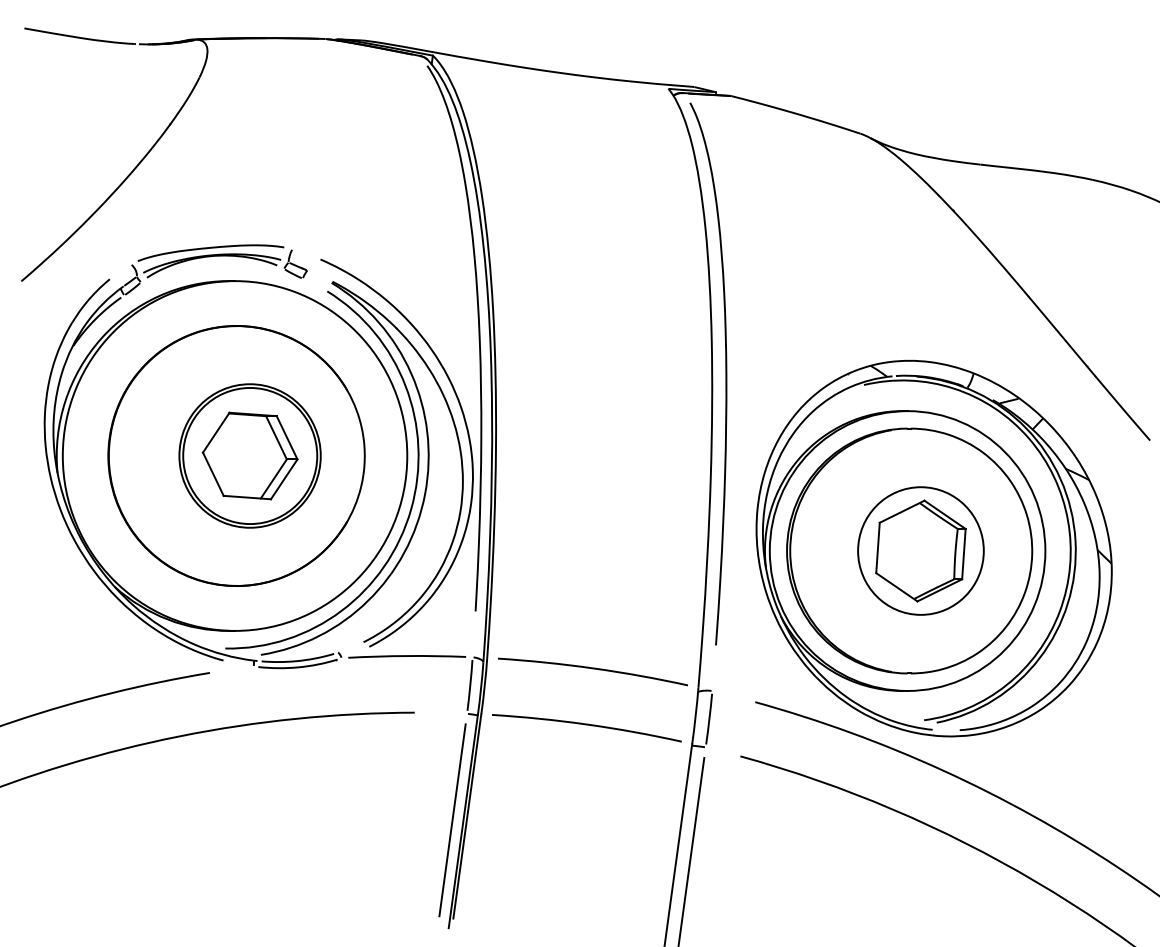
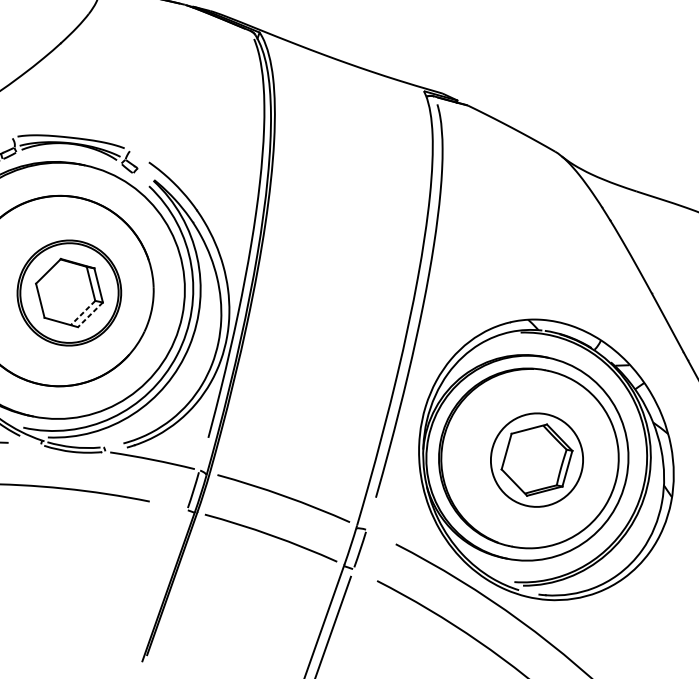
line: (273, 479) -> (82, 313), solid -> dashed
line: (284, 479) -> (90, 314), solid -> dashed
line: (452, 820) -> (160, 584), removed

